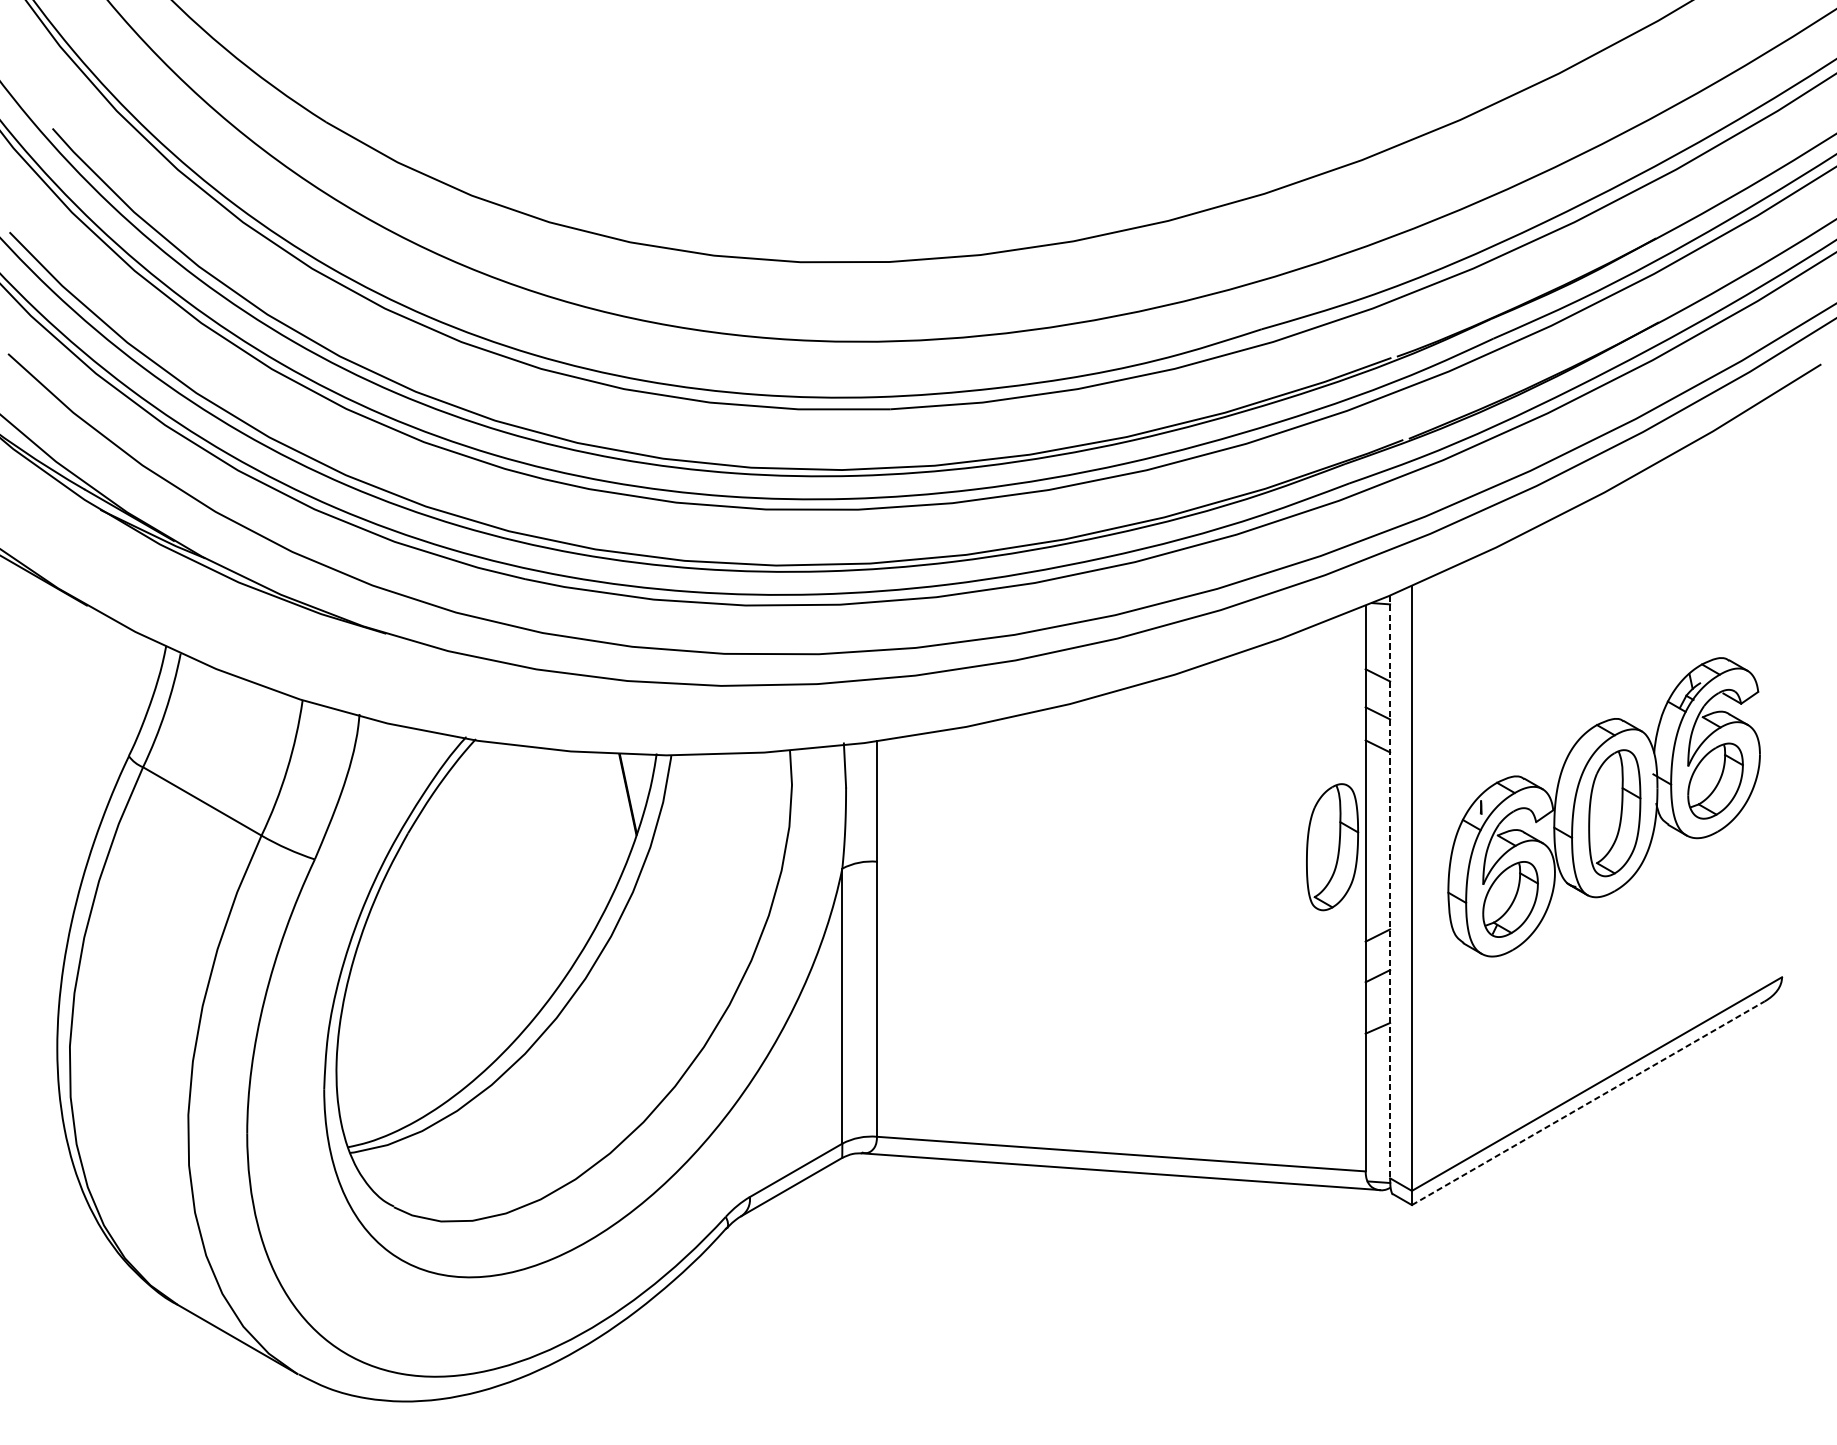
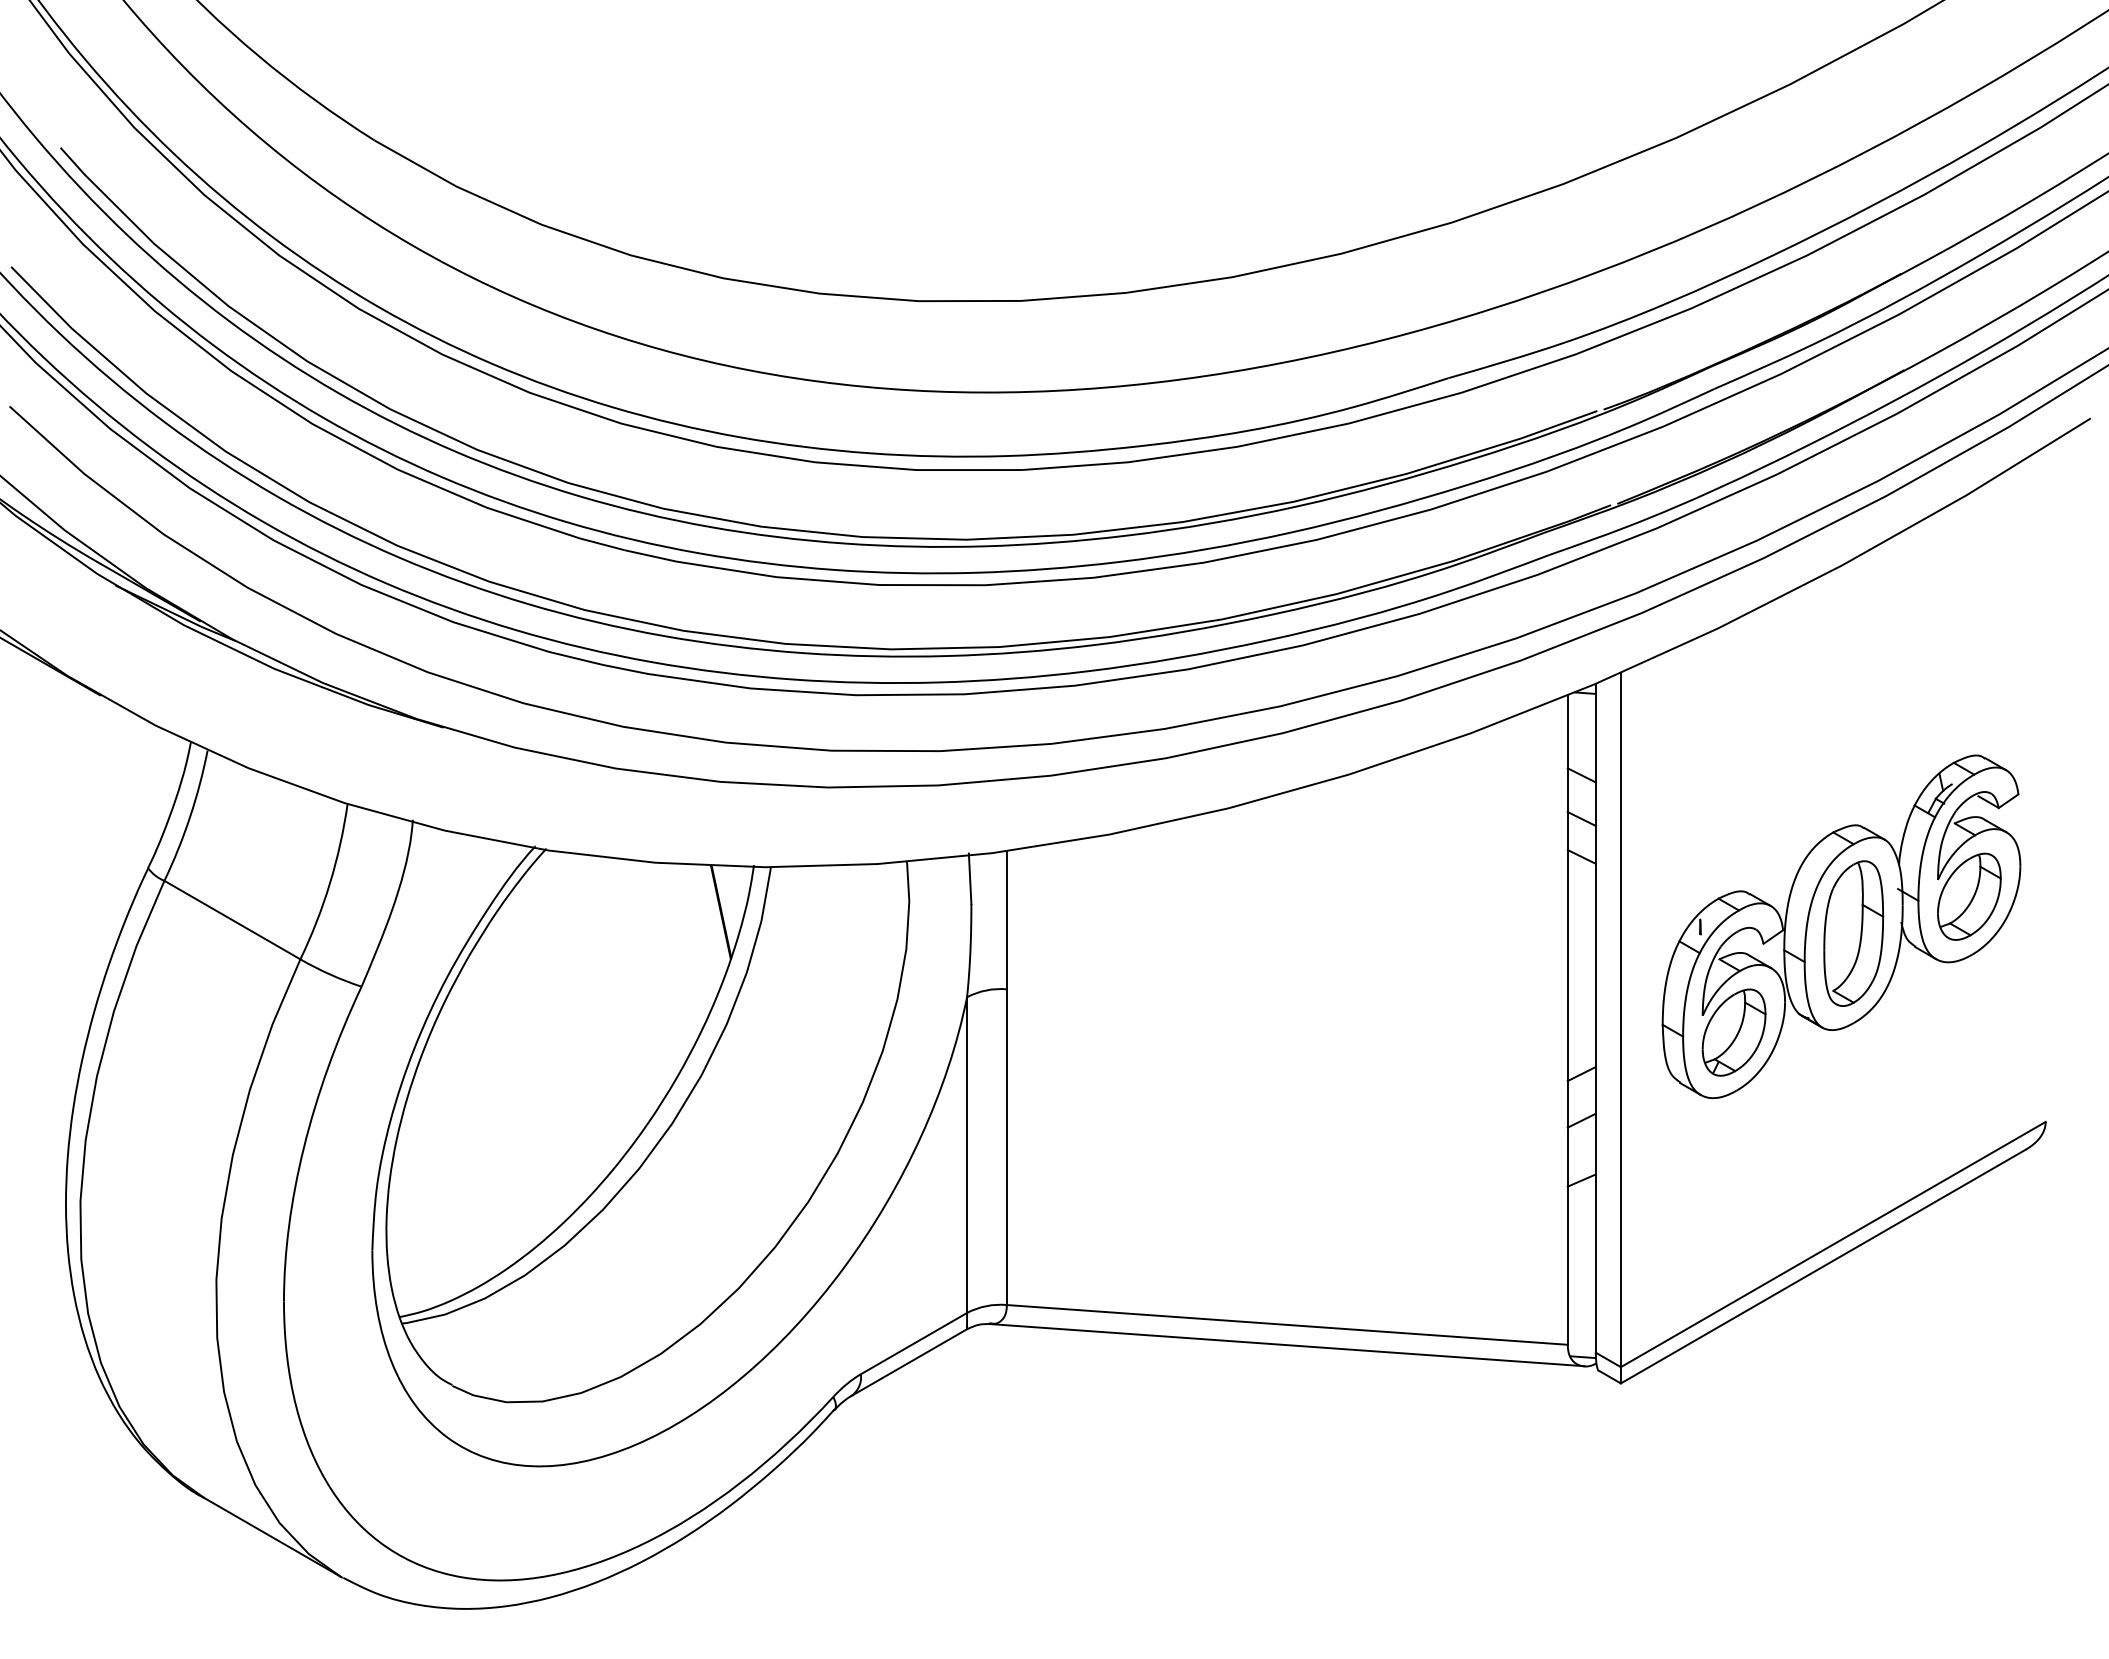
part: (1332, 847) -> (1529, 972), removed
line: (1389, 887) -> (1595, 1018), dashed -> solid
line: (1588, 1103) -> (1823, 1266), dashed -> solid

